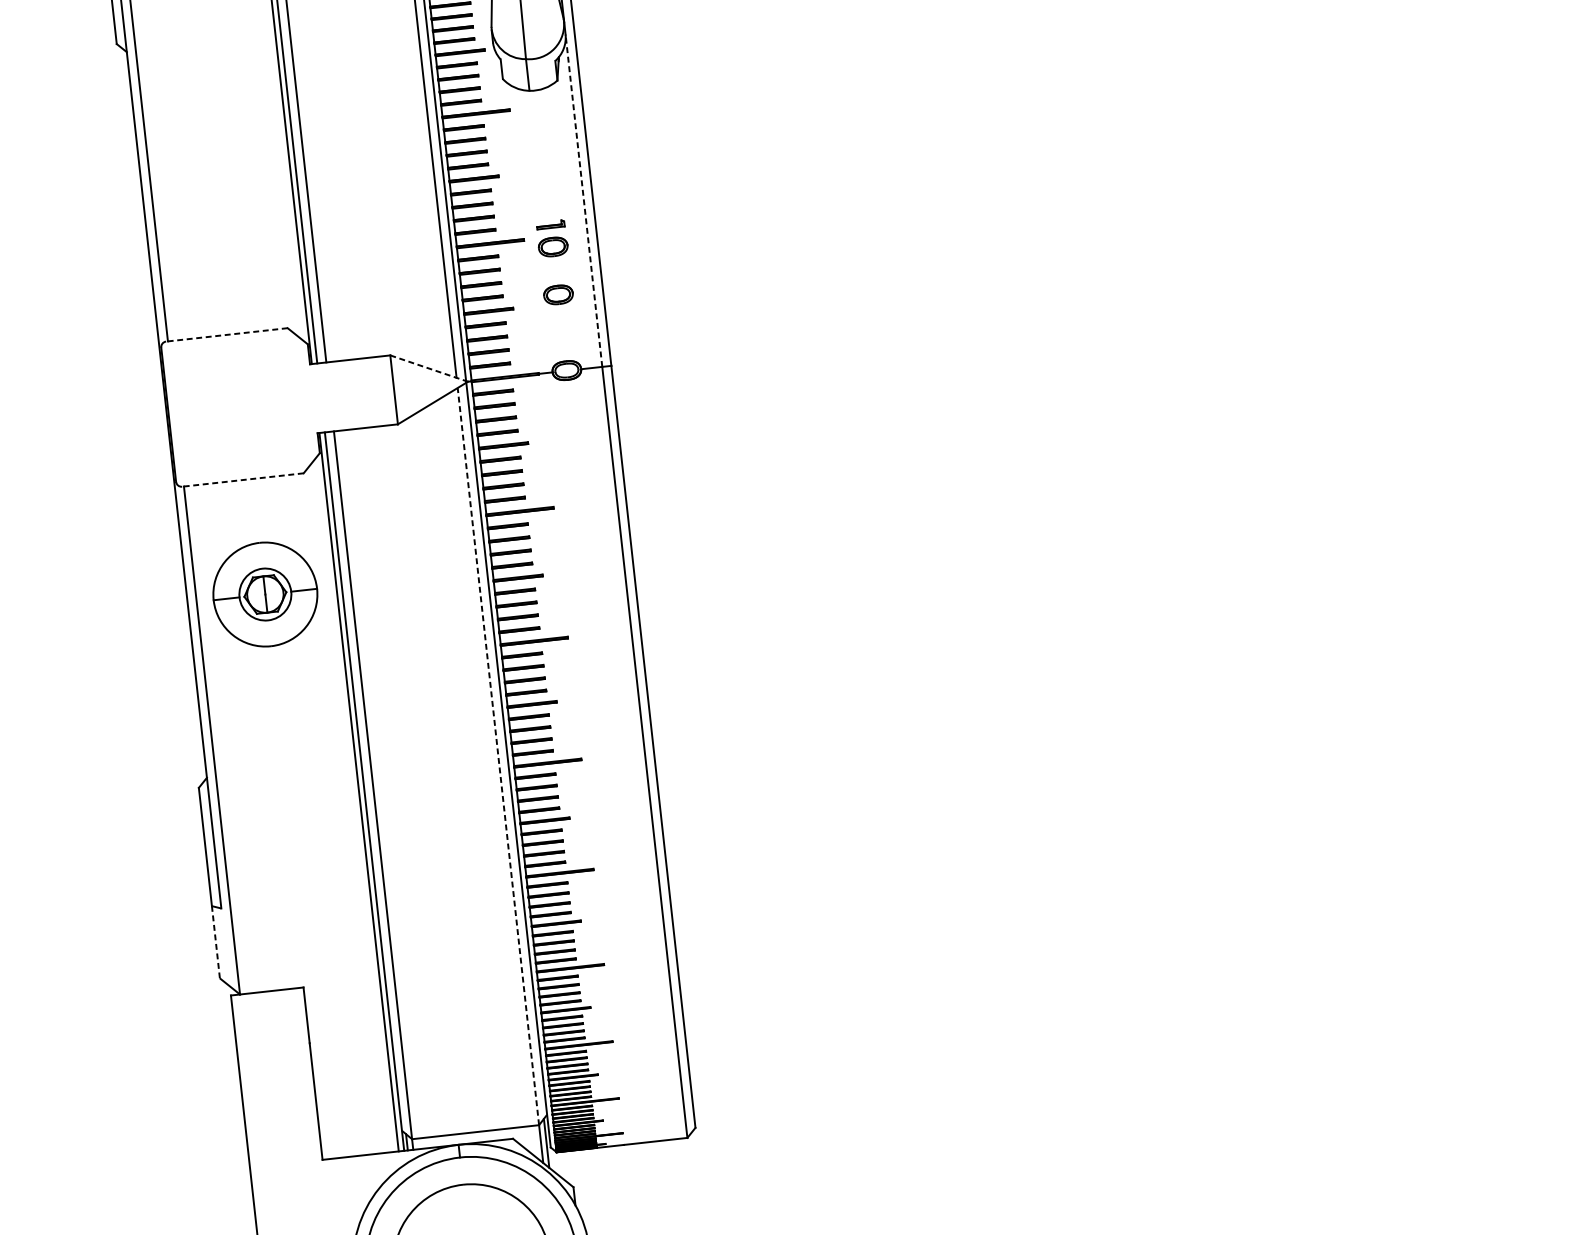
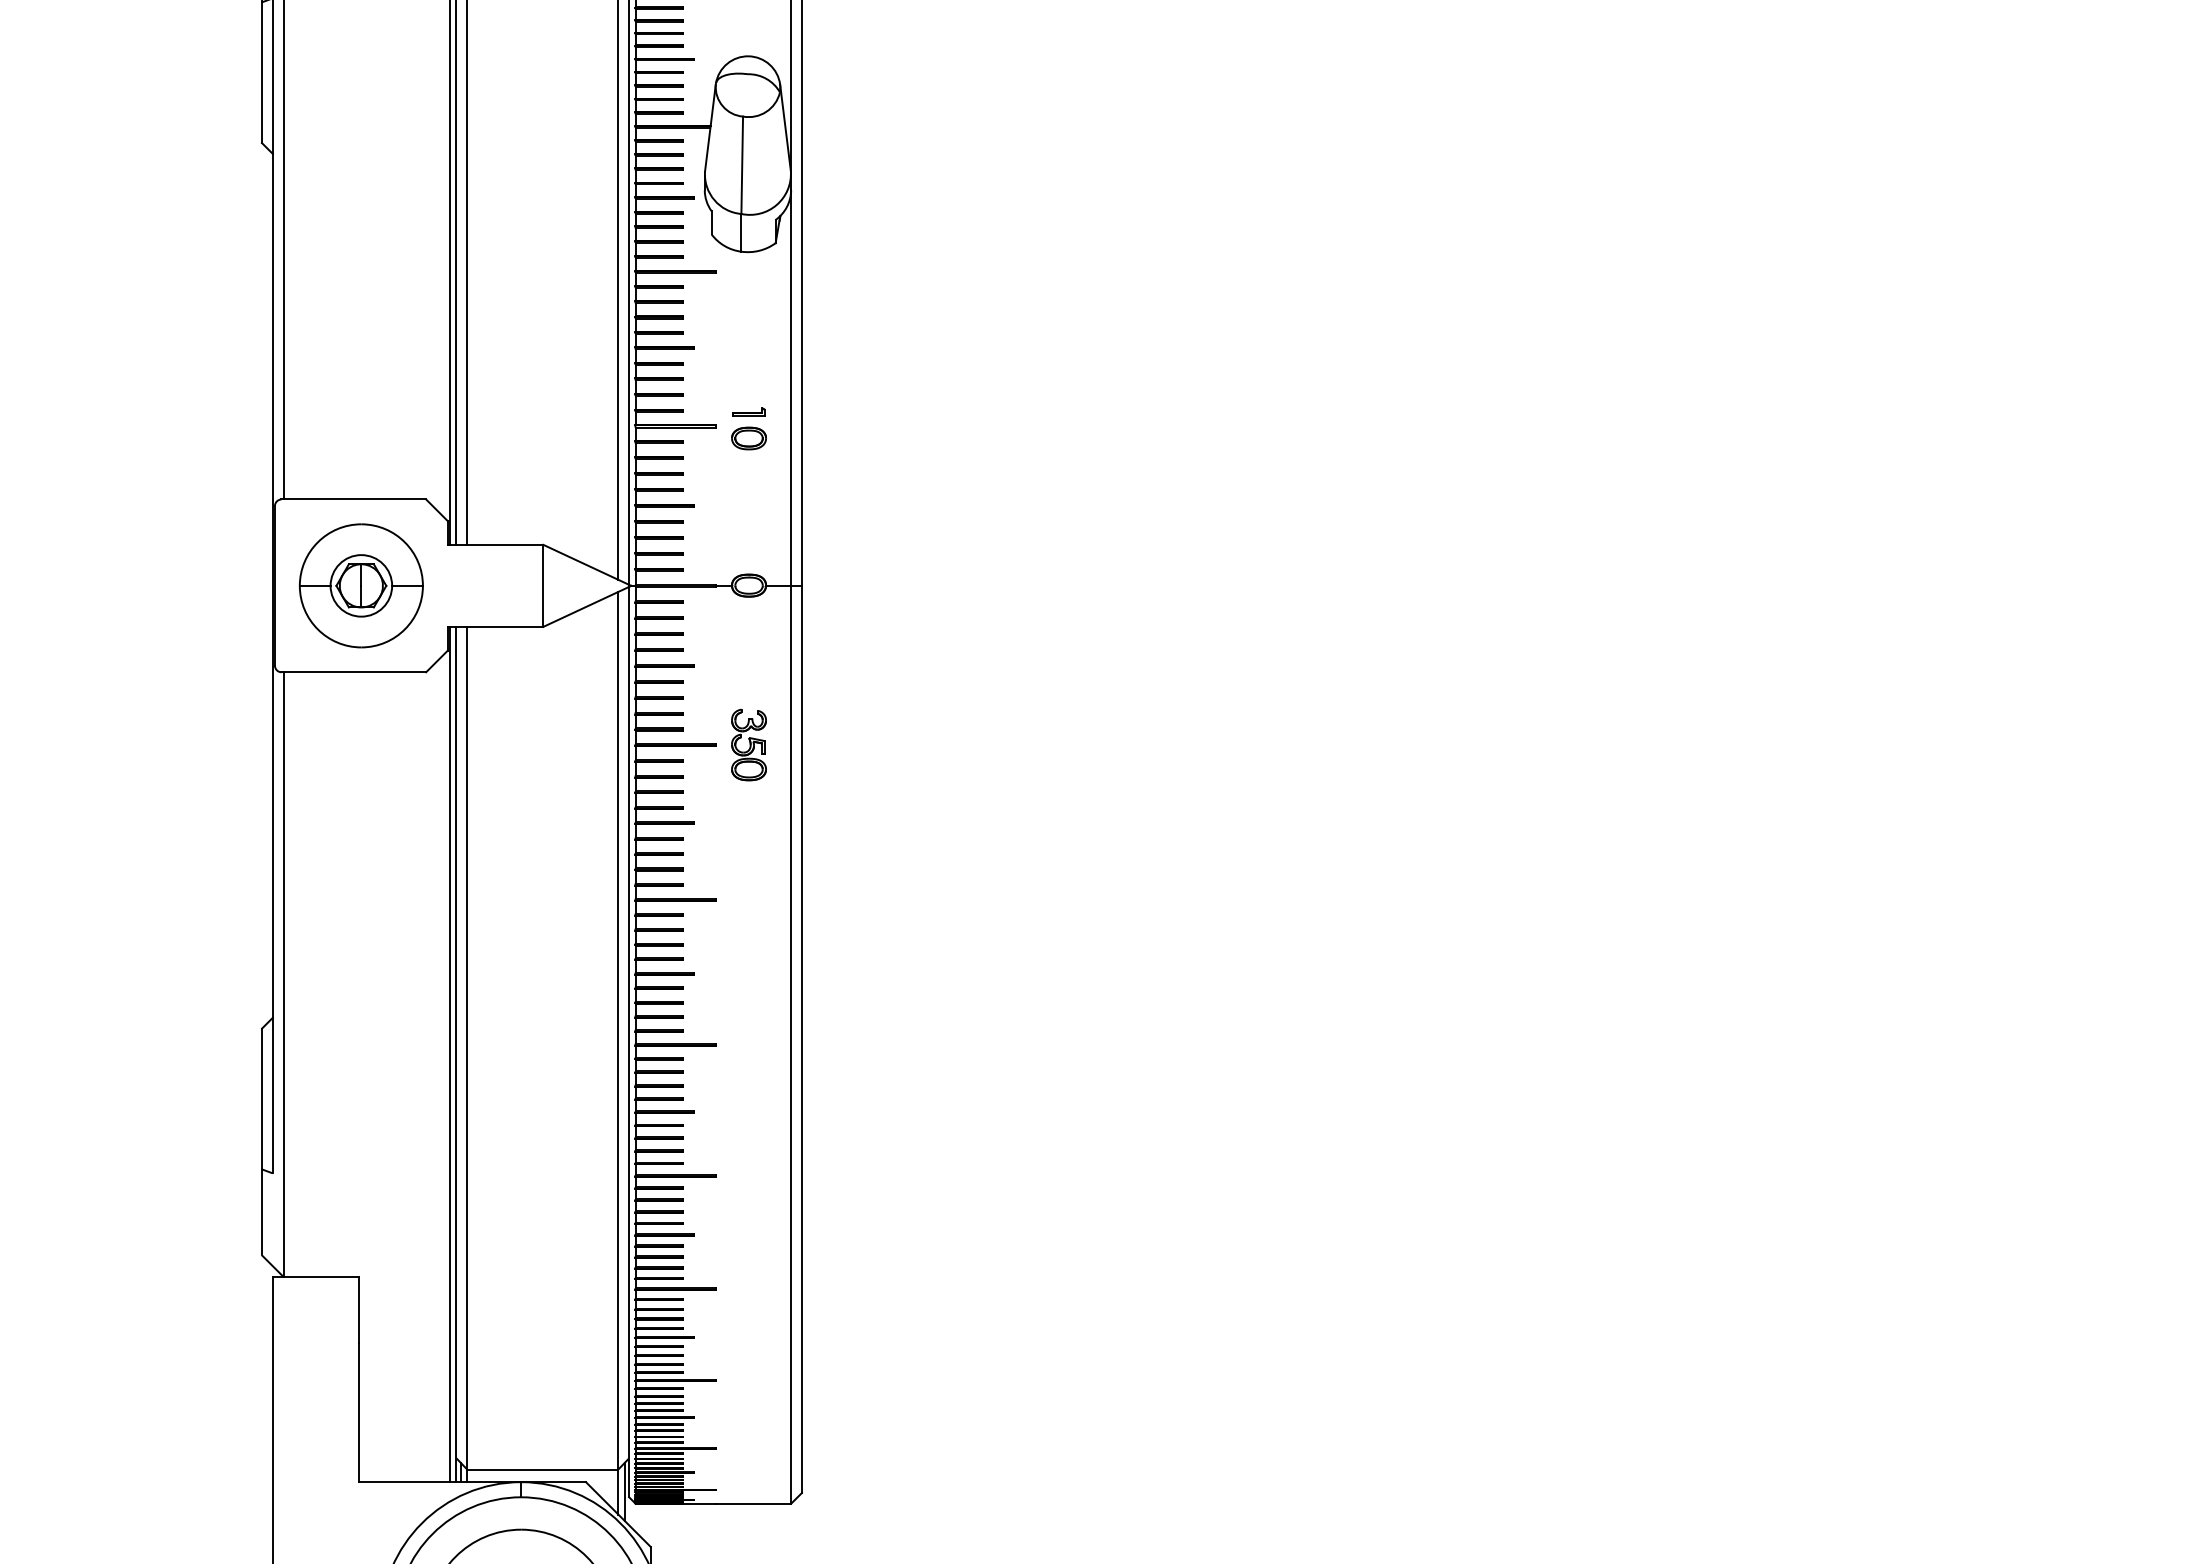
line: (584, 201) -> (791, 388), dashed -> solid
part: (558, 294) -> (748, 495), removed
line: (226, 334) -> (353, 499), dashed -> solid
line: (429, 368) -> (587, 565), dashed -> solid
line: (242, 480) -> (353, 672), dashed -> solid
part: (581, 504) -> (748, 744), added
part: (265, 594) -> (361, 585), moved
line: (498, 756) -> (618, 1030), dashed -> solid
line: (216, 942) -> (262, 1212), dashed -> solid

